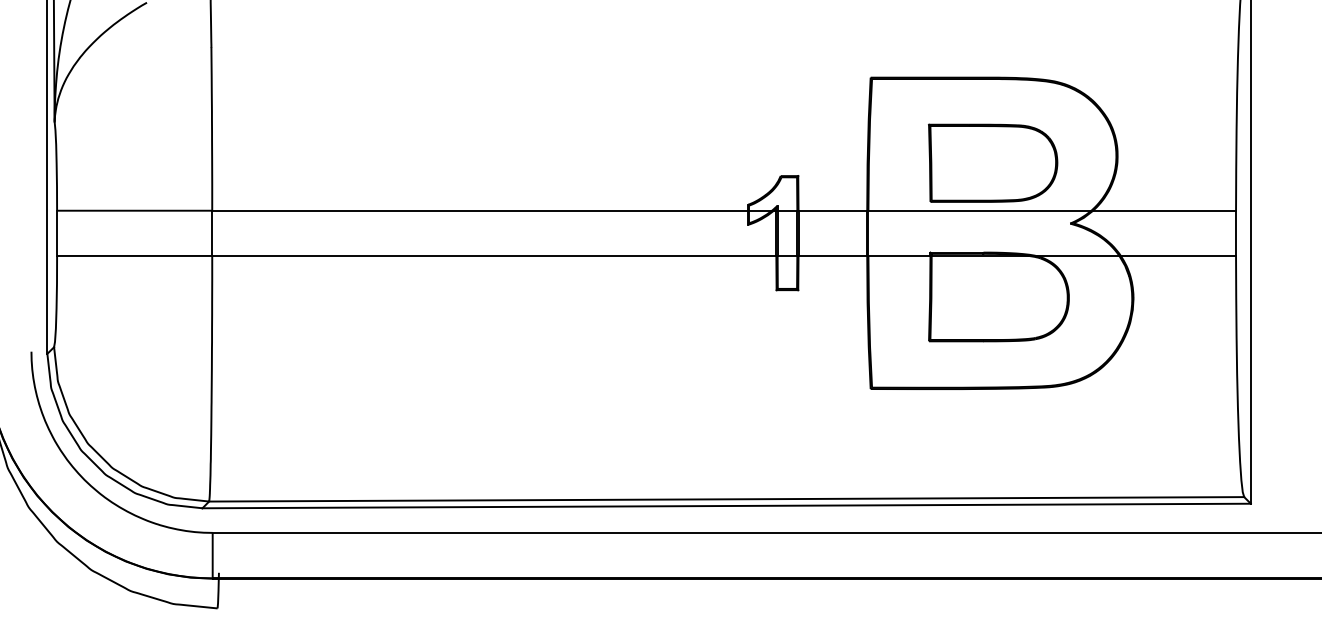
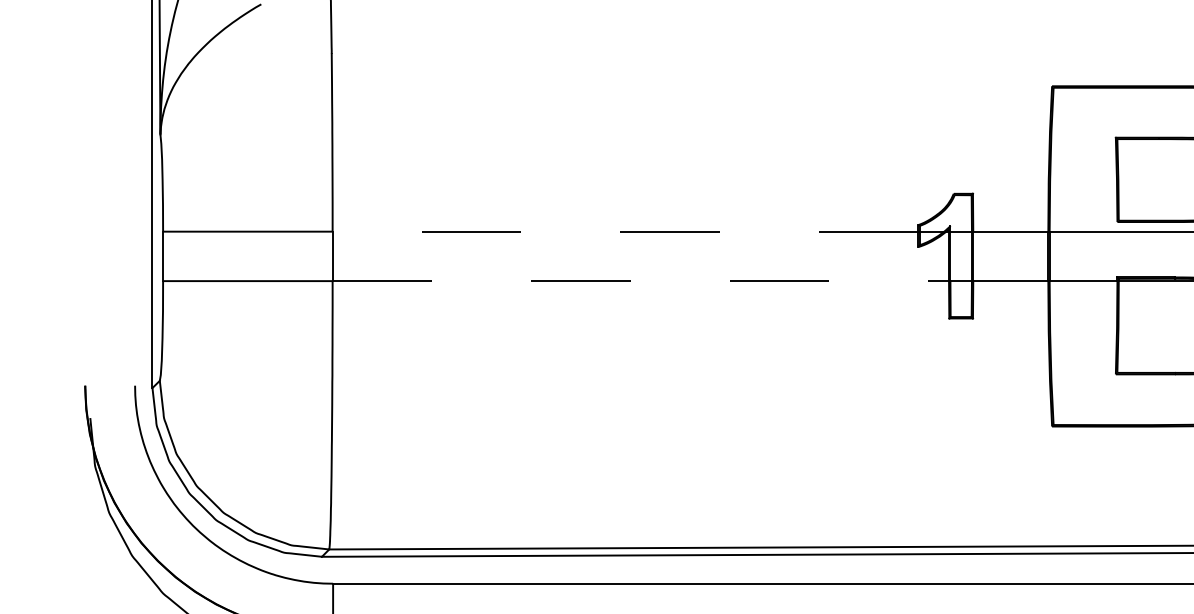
line: (479, 210) -> (624, 231), solid -> dashed
line: (494, 255) -> (641, 280), solid -> dashed

